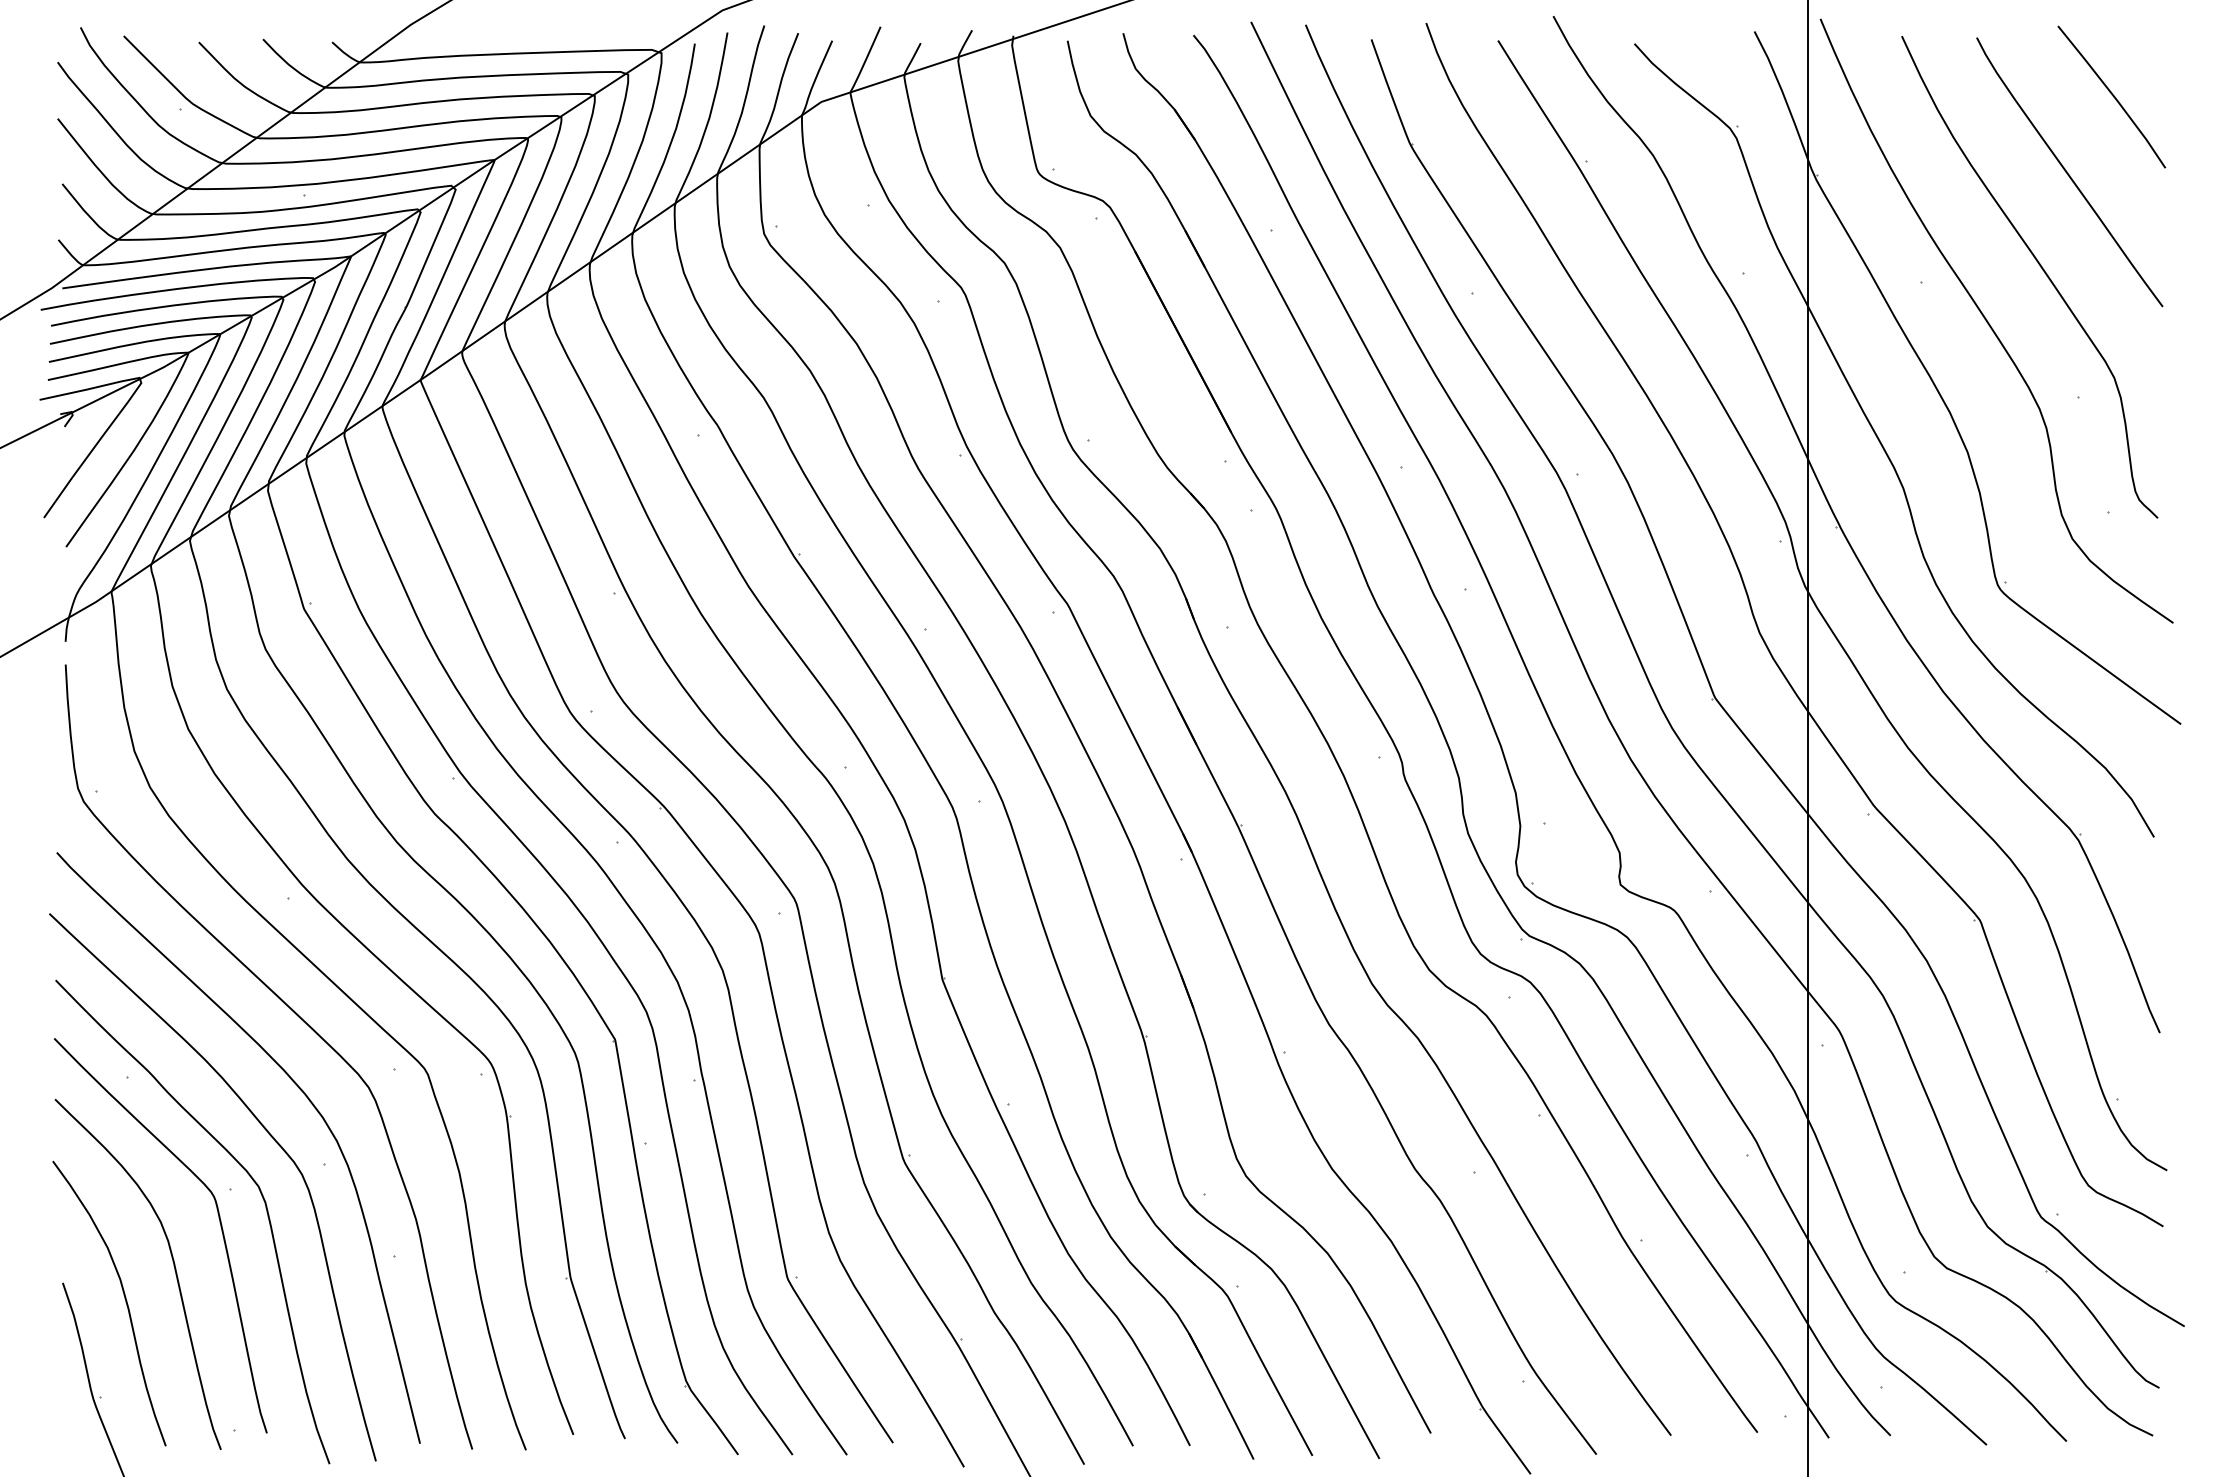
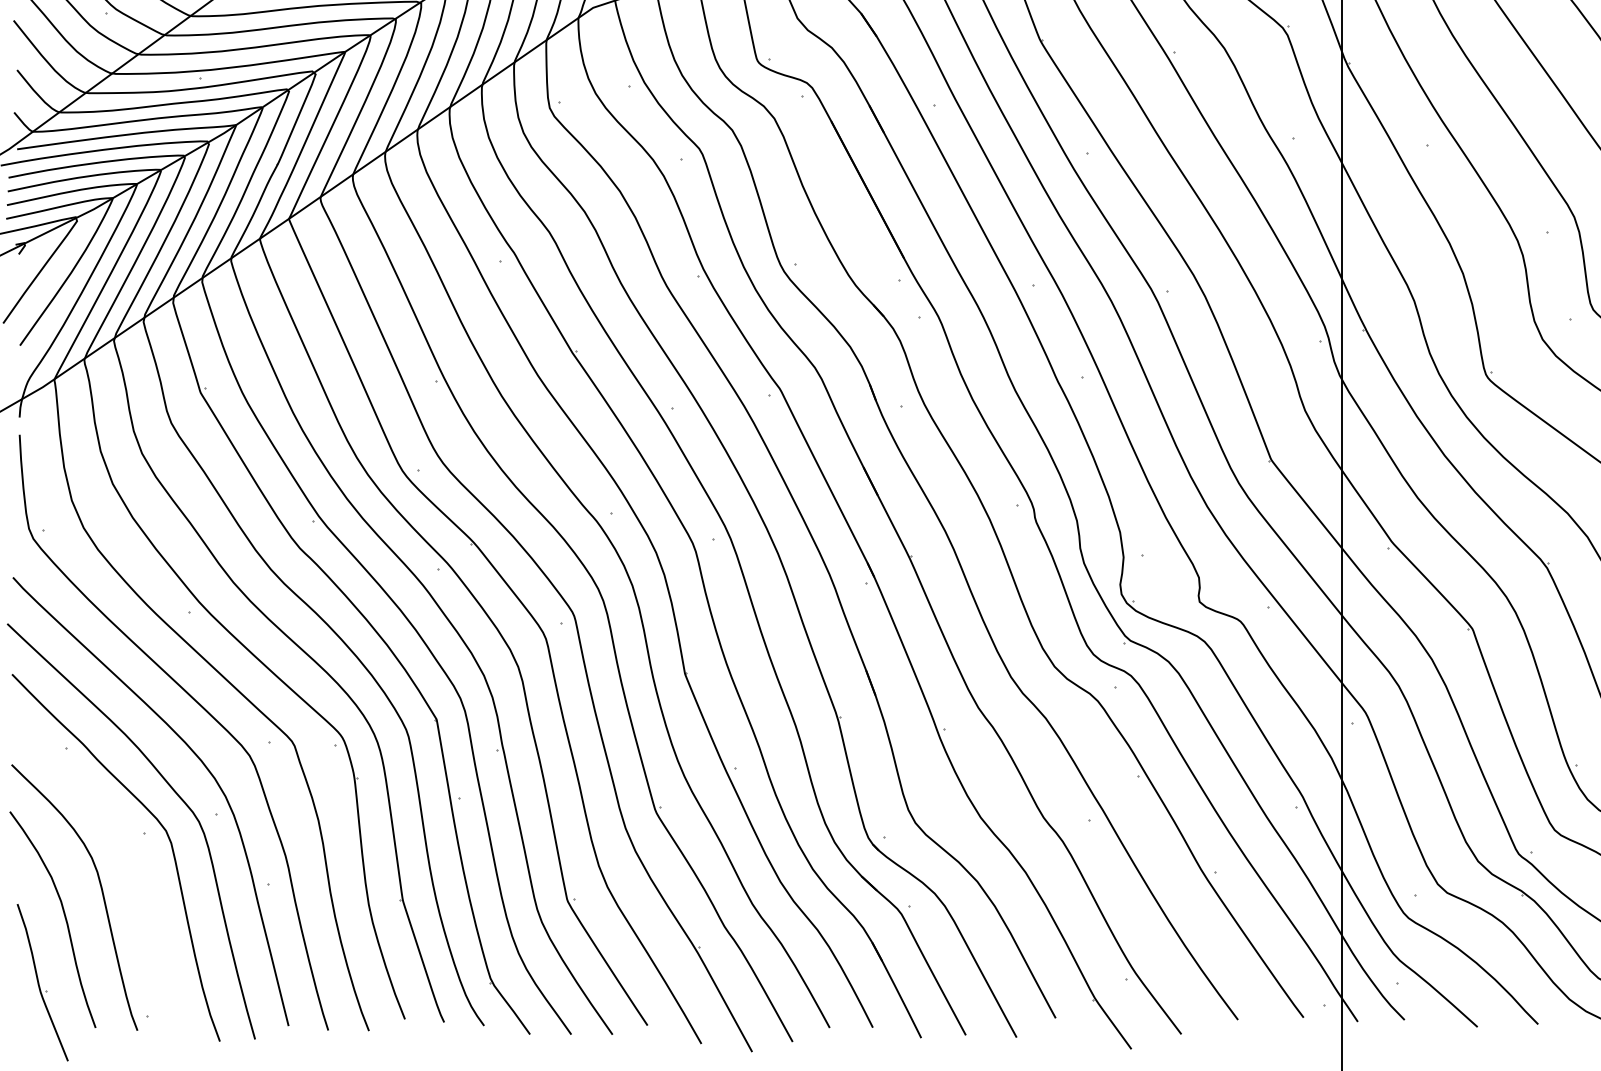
curve: (219, 1222) -> (136, 858), removed

